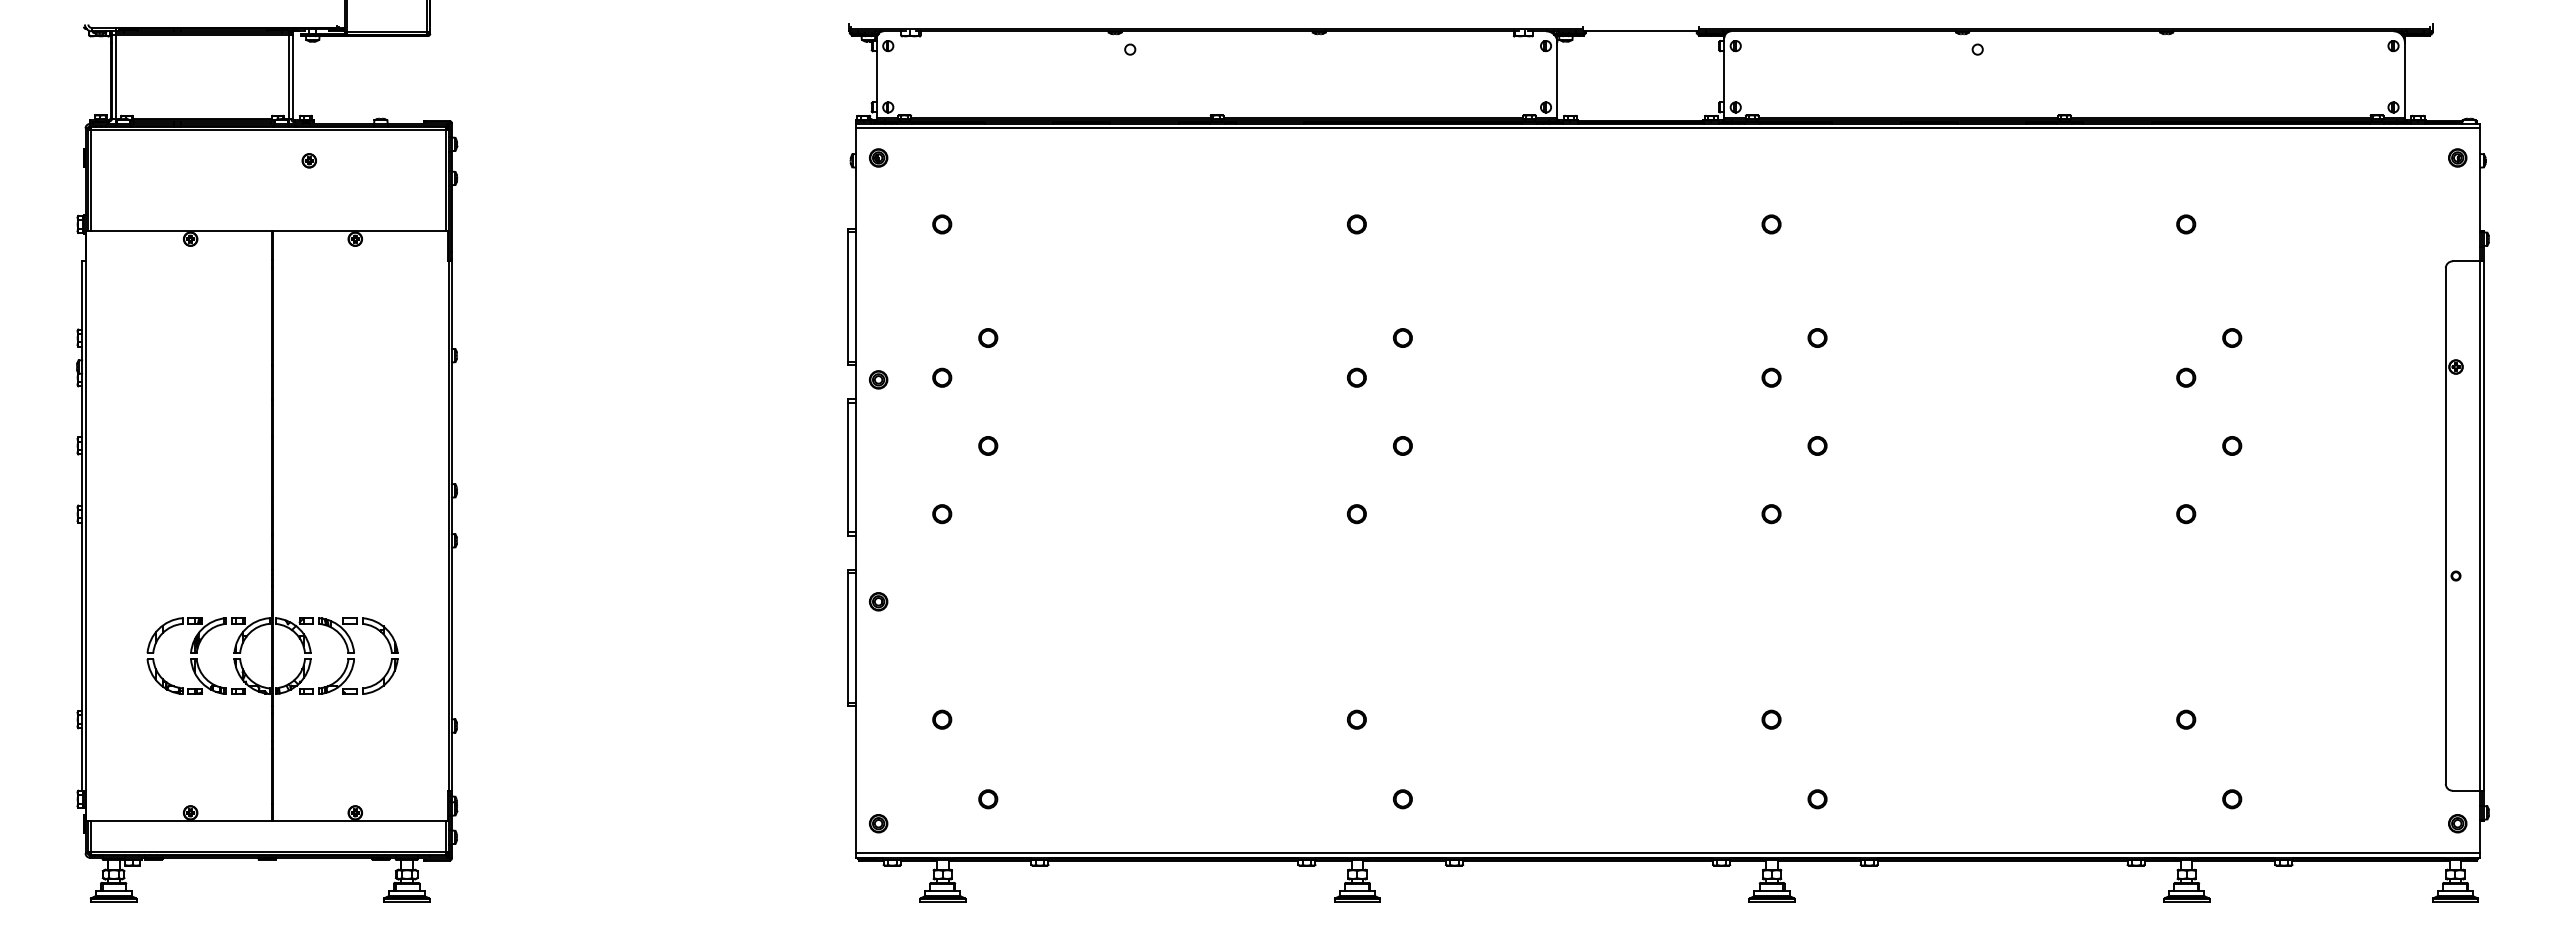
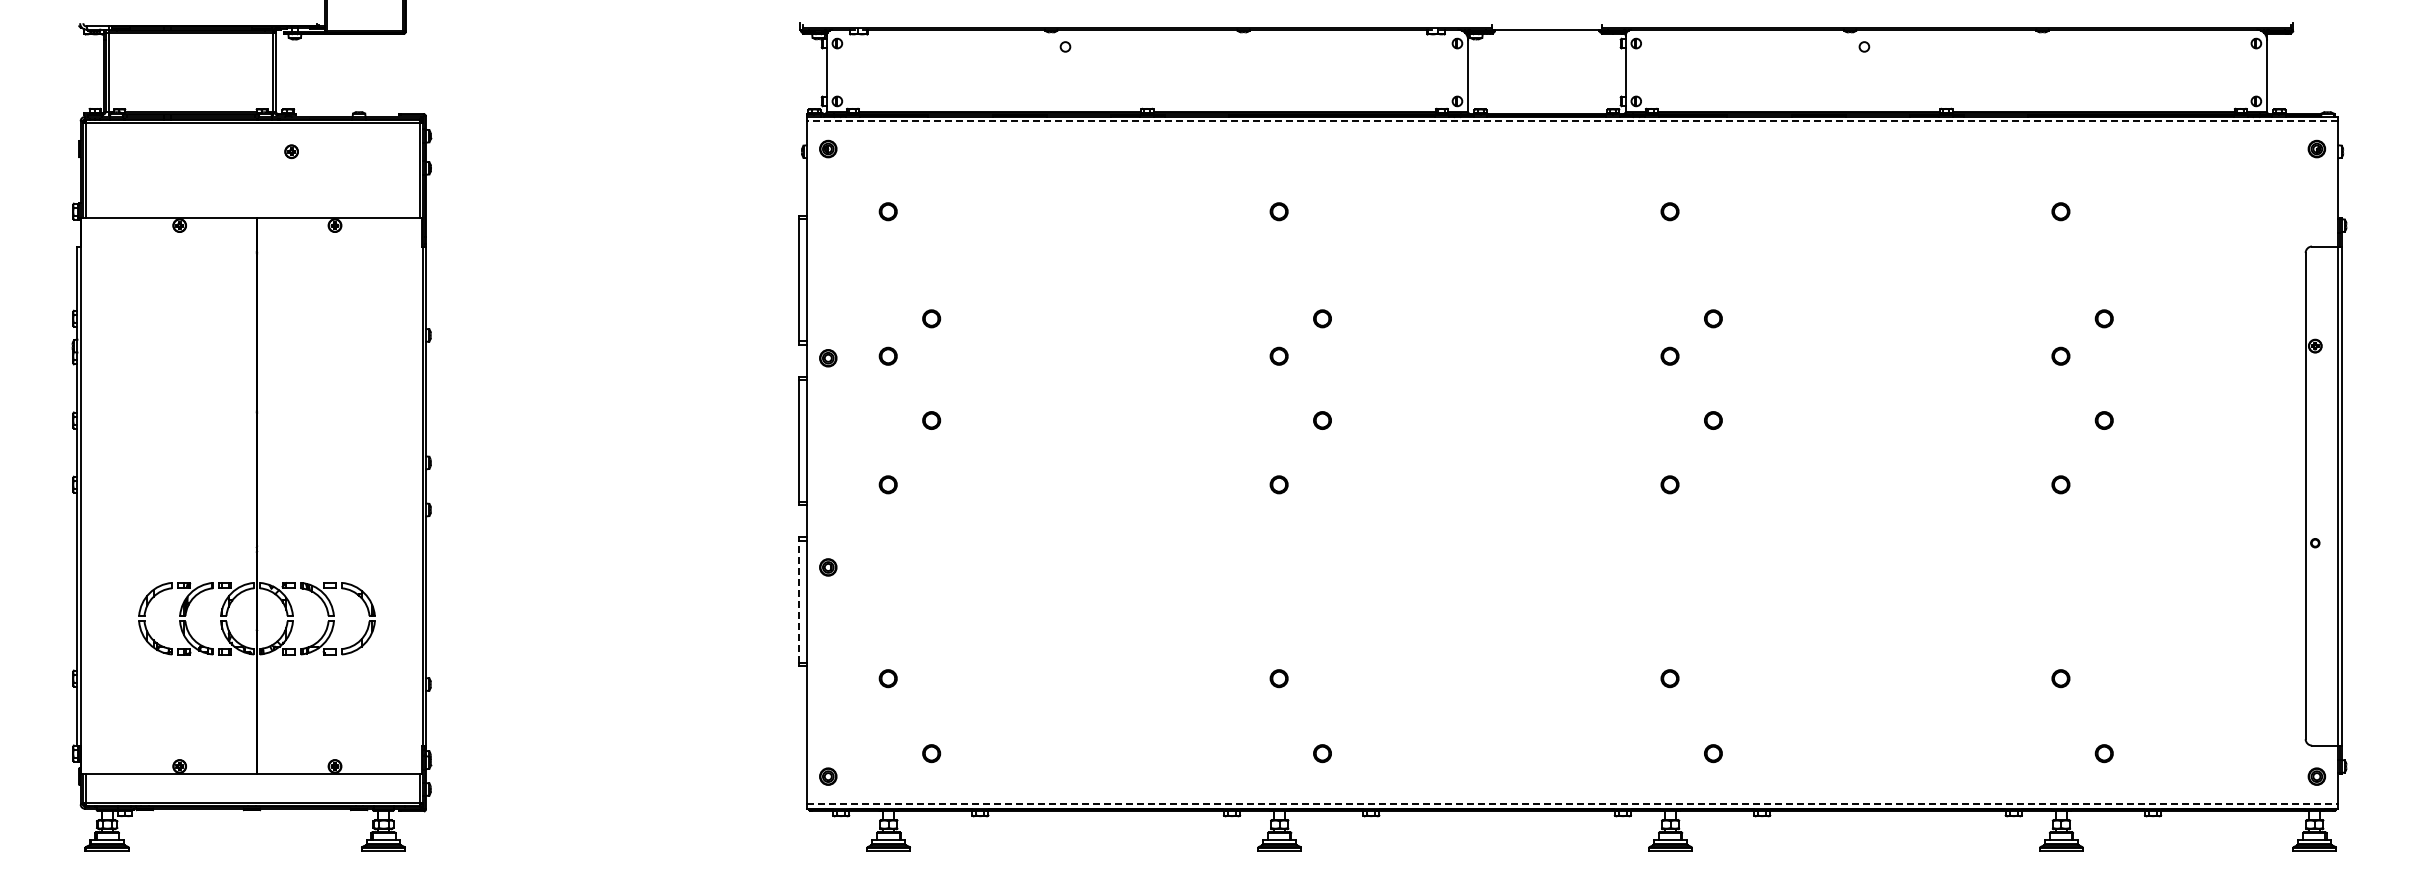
line: (1668, 128) -> (1572, 121), solid -> dashed
line: (848, 637) -> (799, 601), solid -> dashed
line: (1668, 853) -> (1572, 804), solid -> dashed

